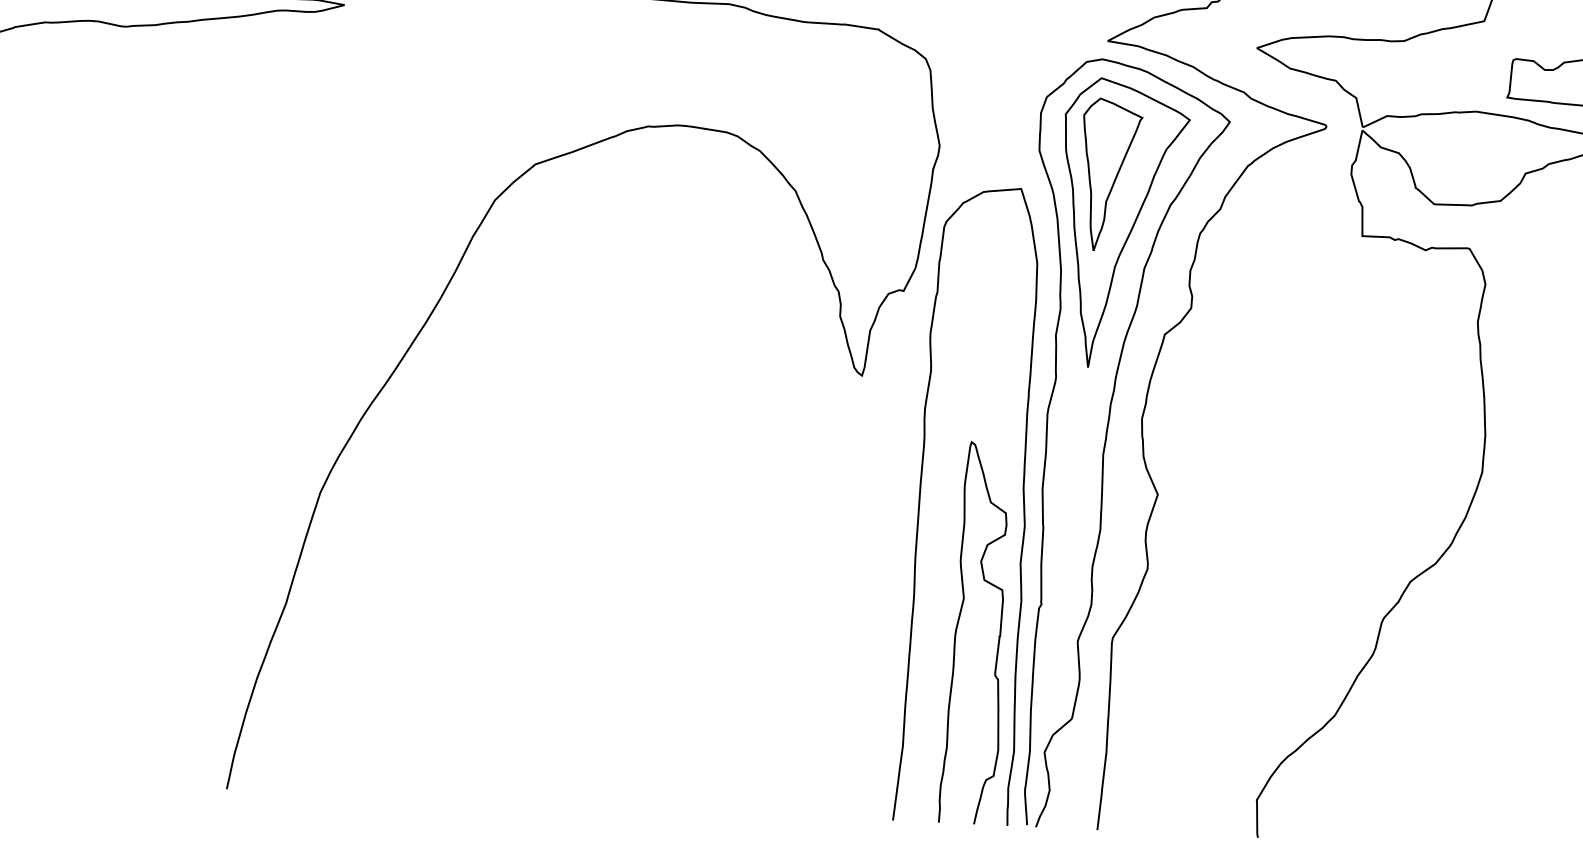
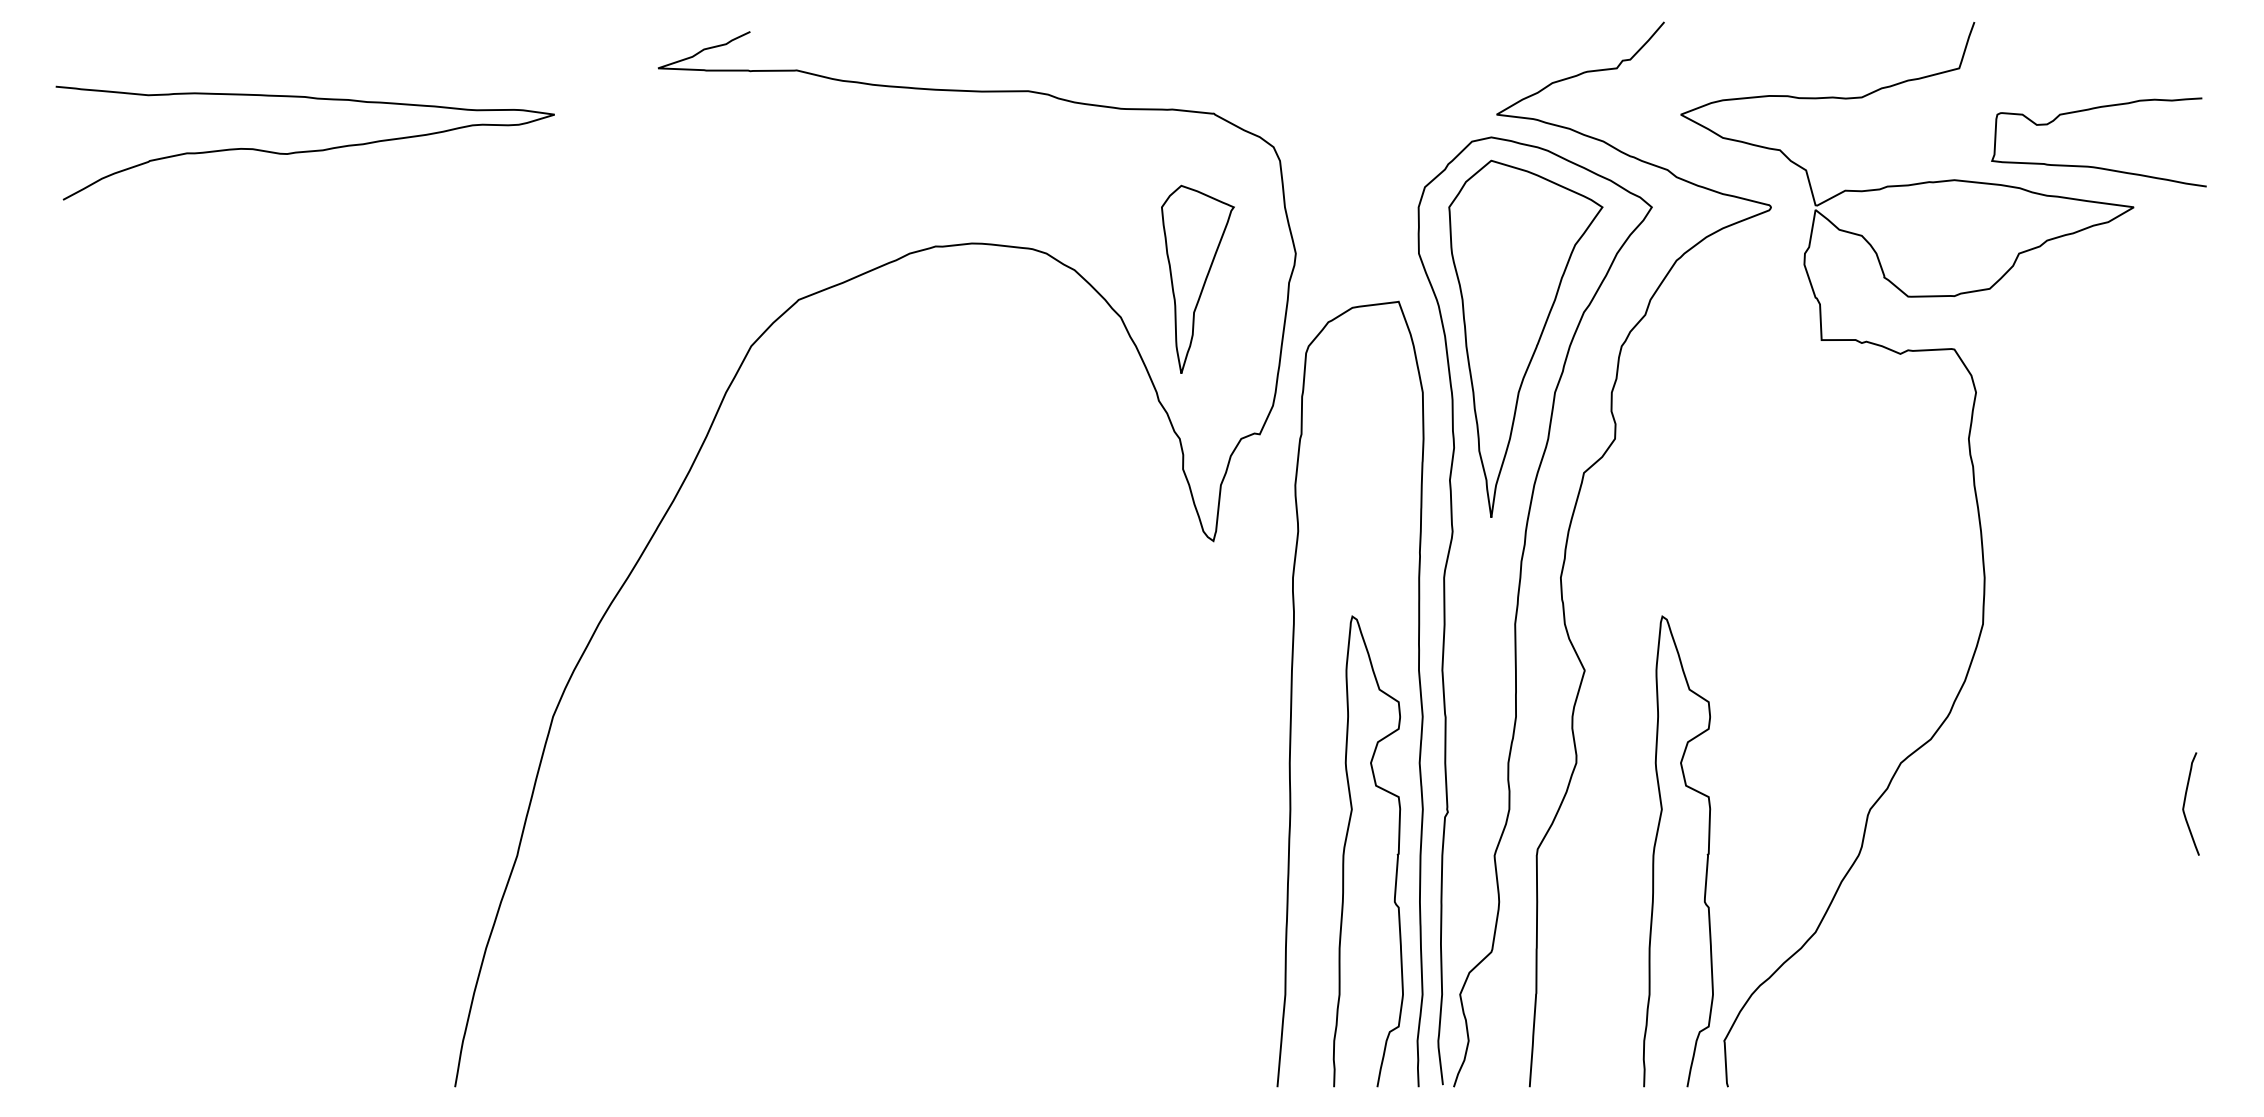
part: (1110, 174) -> (1197, 278), moved
curve: (1208, 642) -> (1655, 849), added

